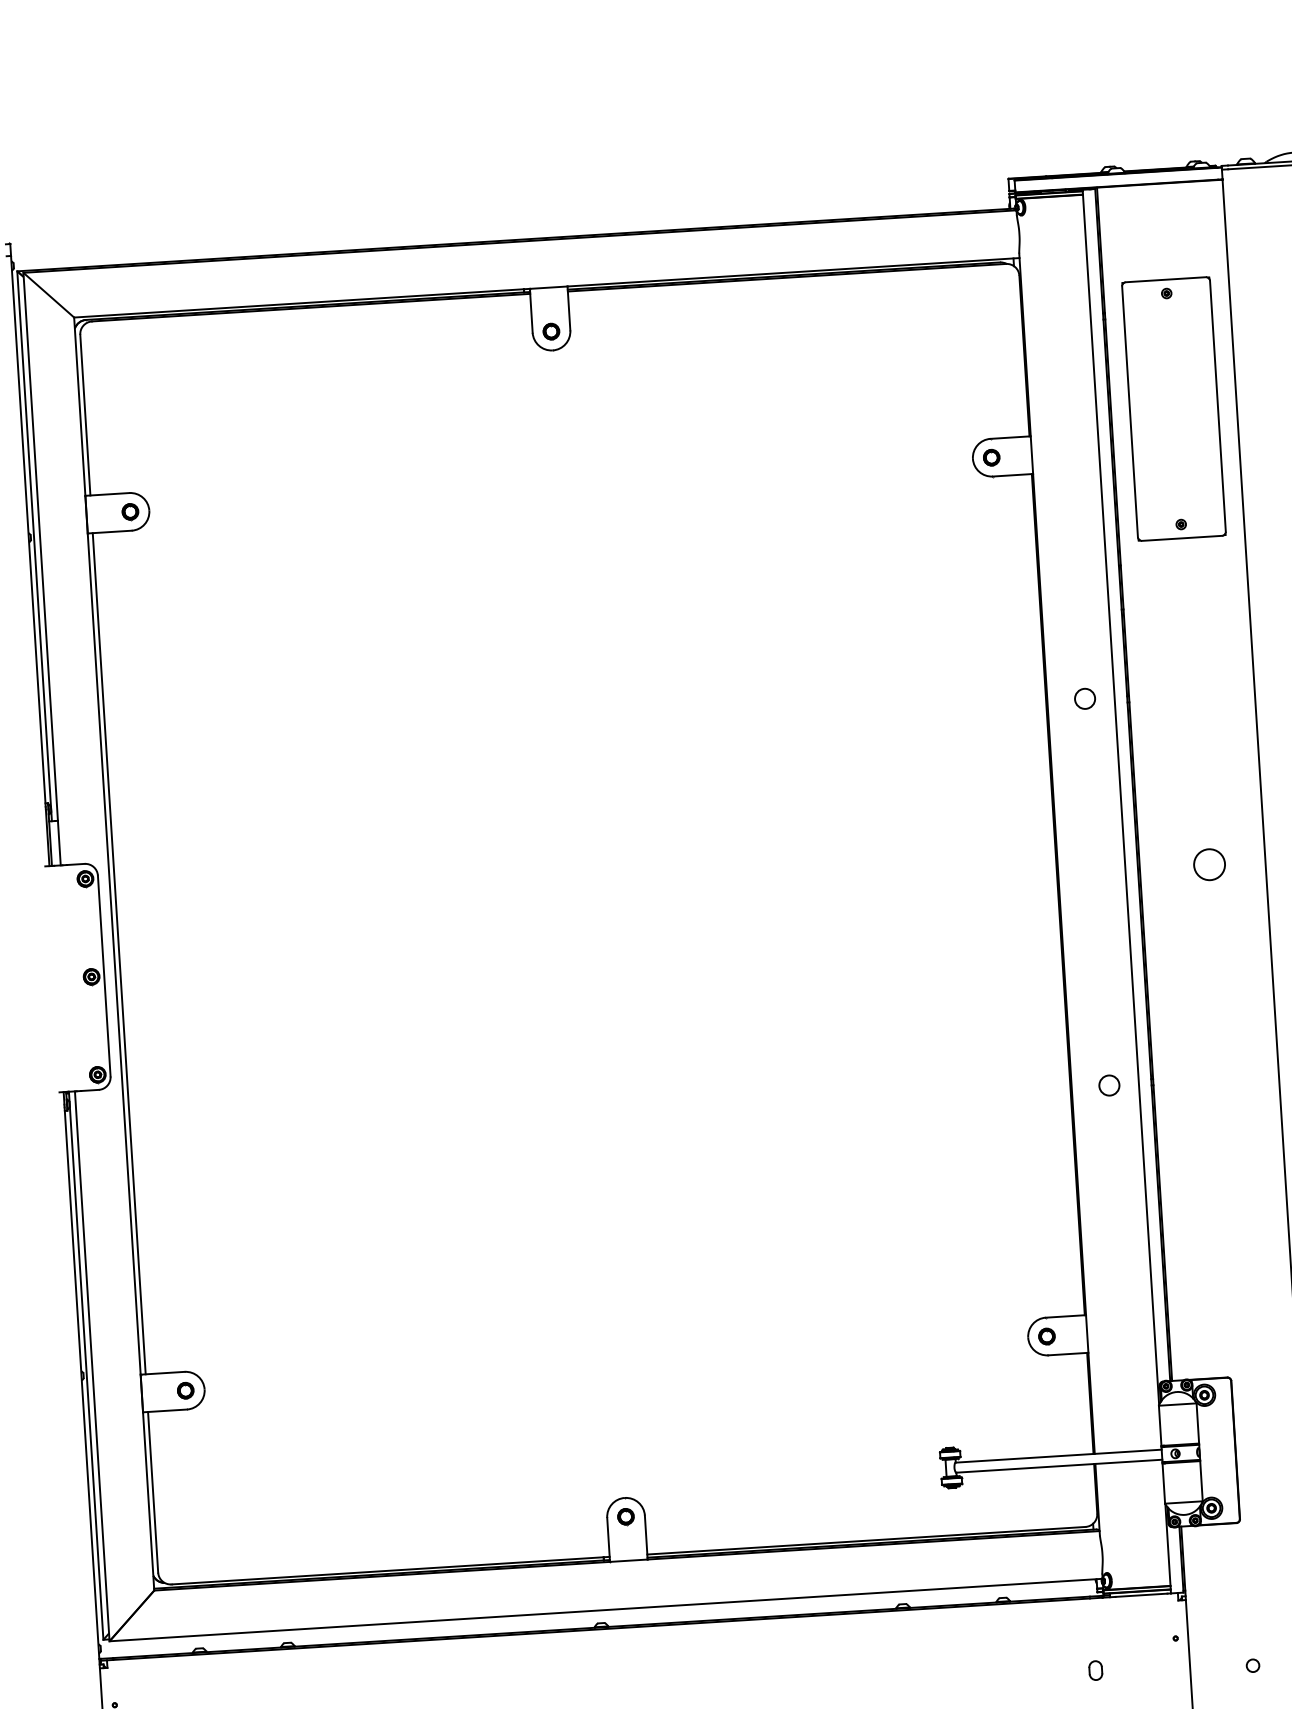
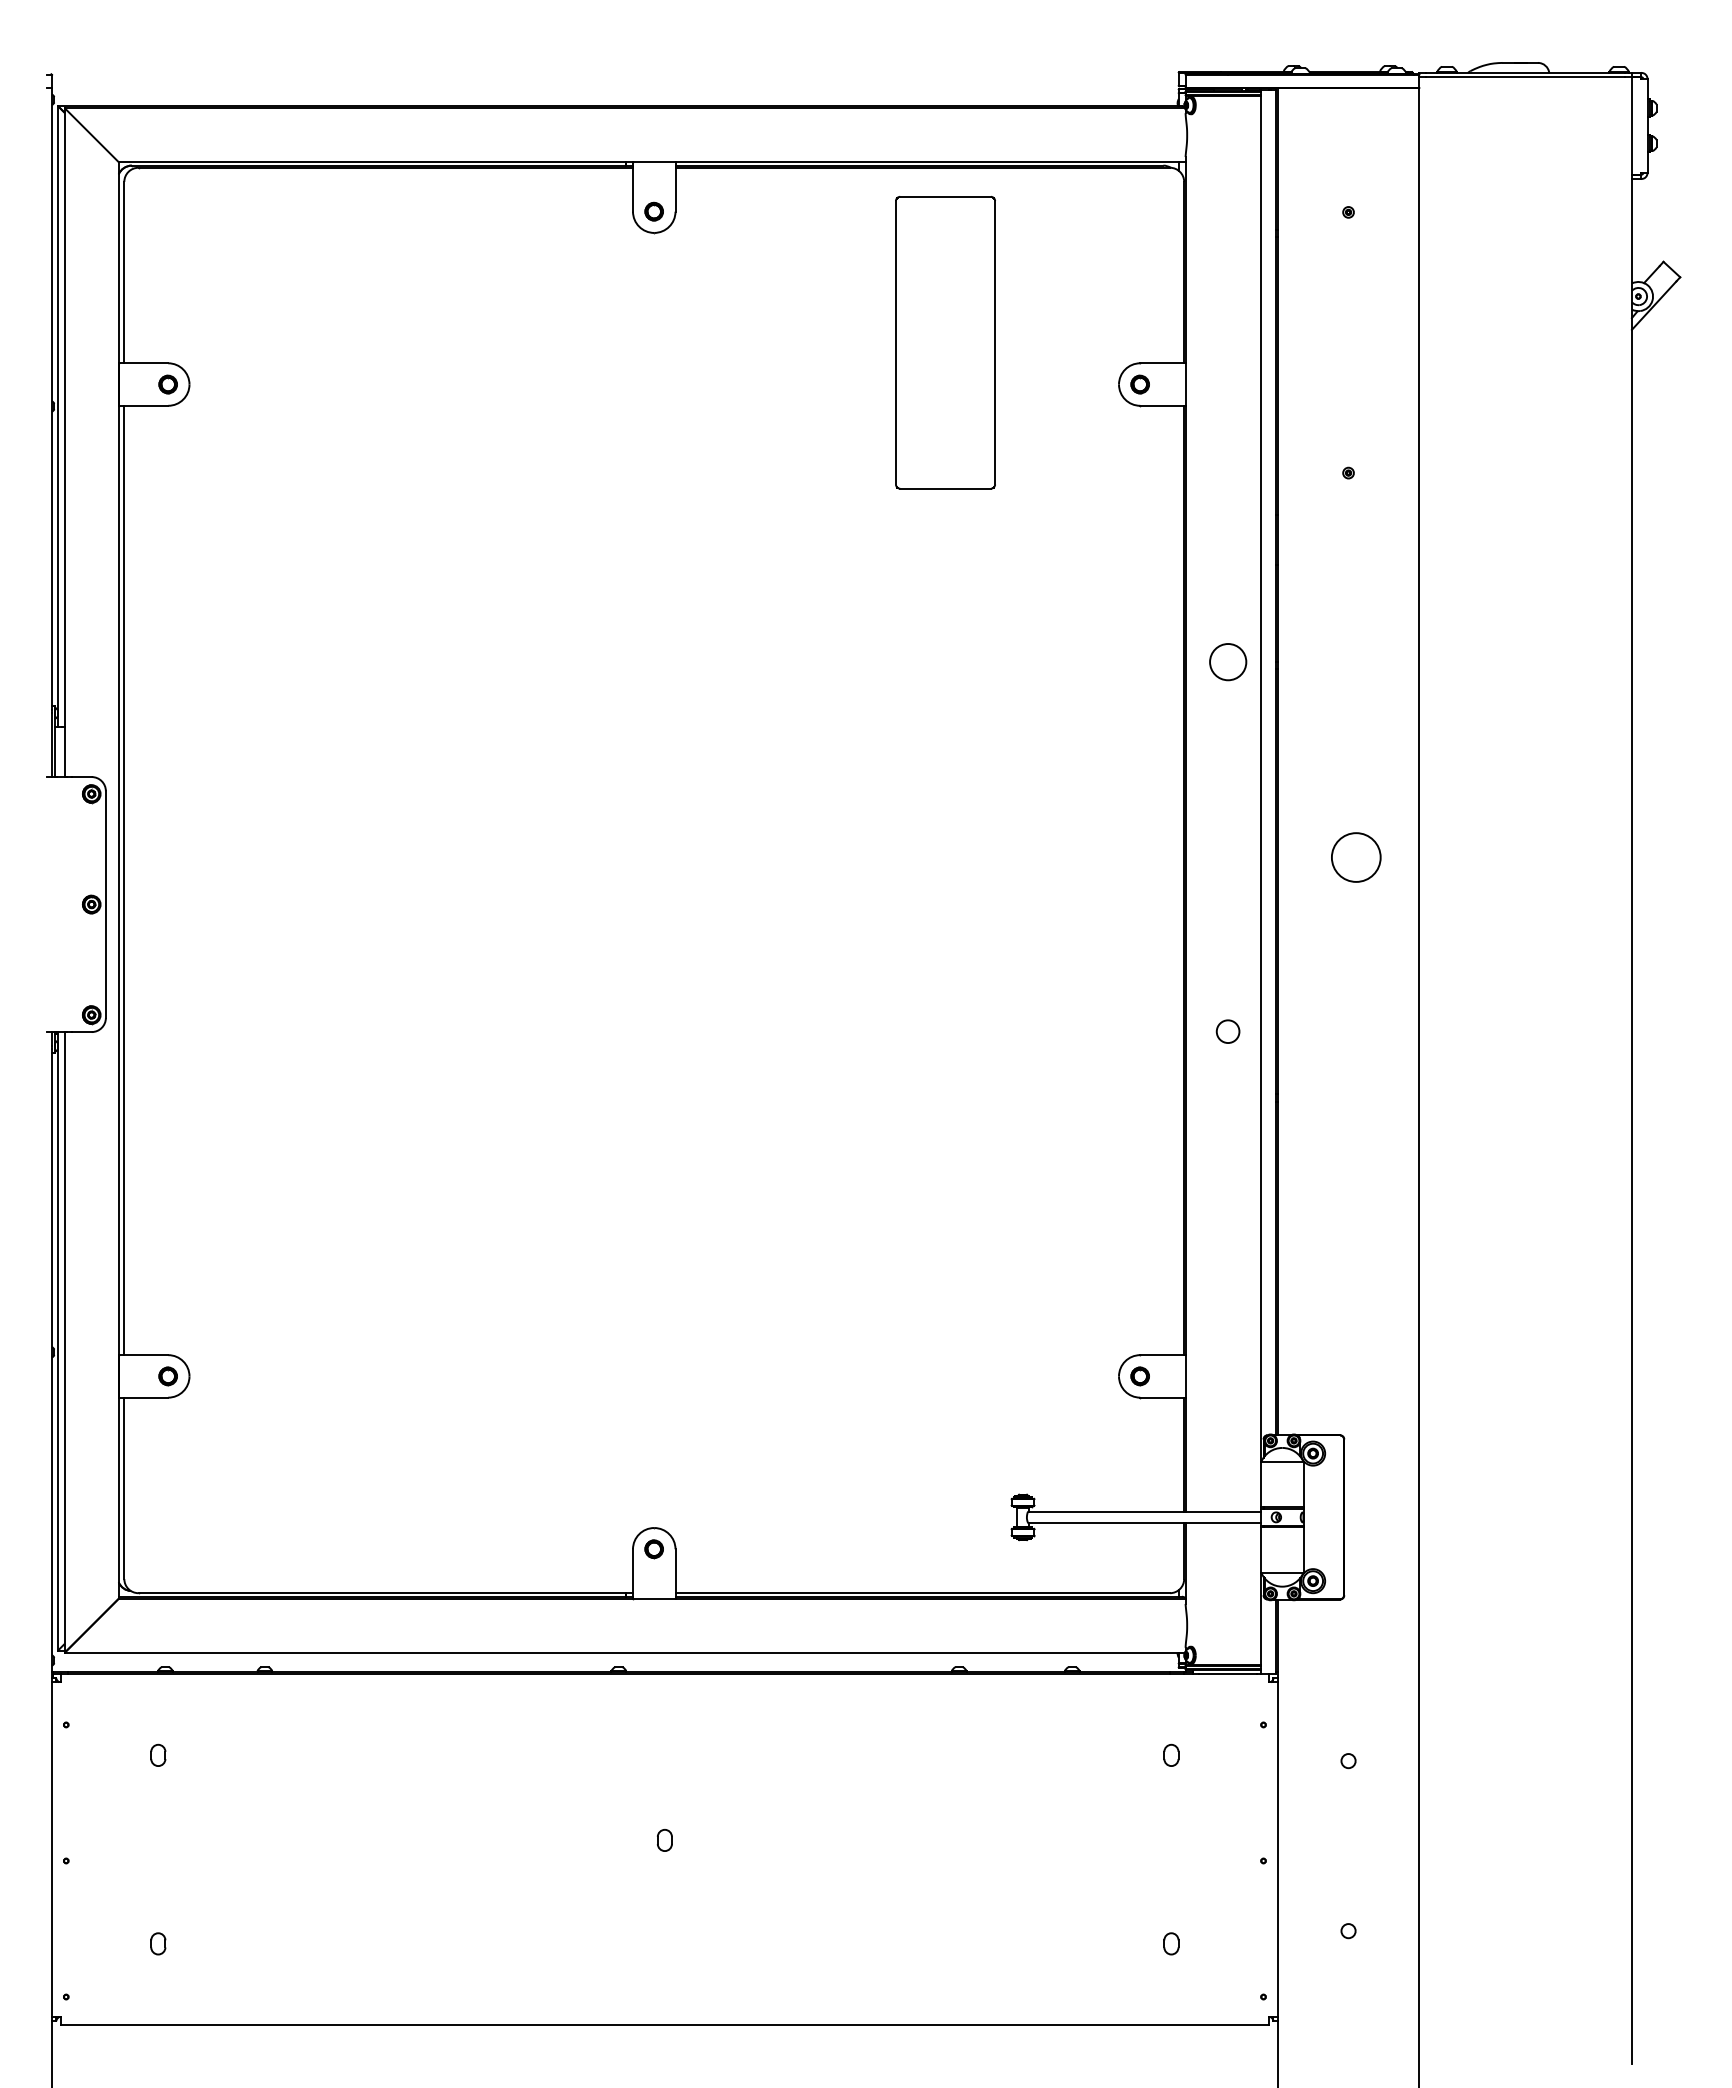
part: (1173, 408) -> (945, 342), moved
circle: (1084, 699) -> (1227, 662), size x1.6
circle: (1209, 864) -> (1356, 857), size x1.4
circle: (1108, 1085) -> (1227, 1031), moved

